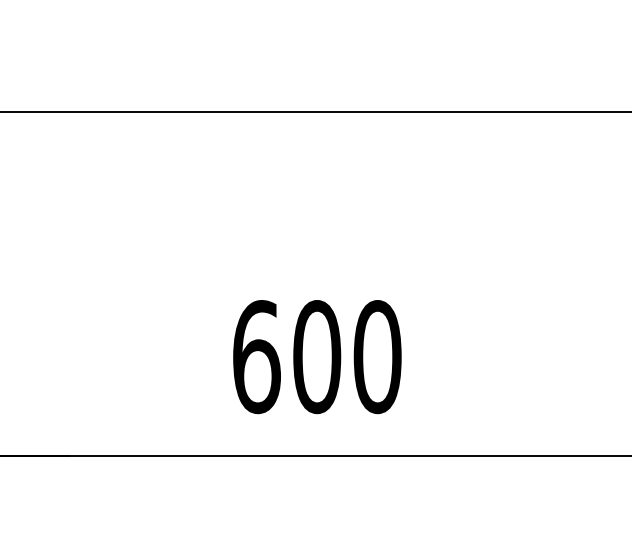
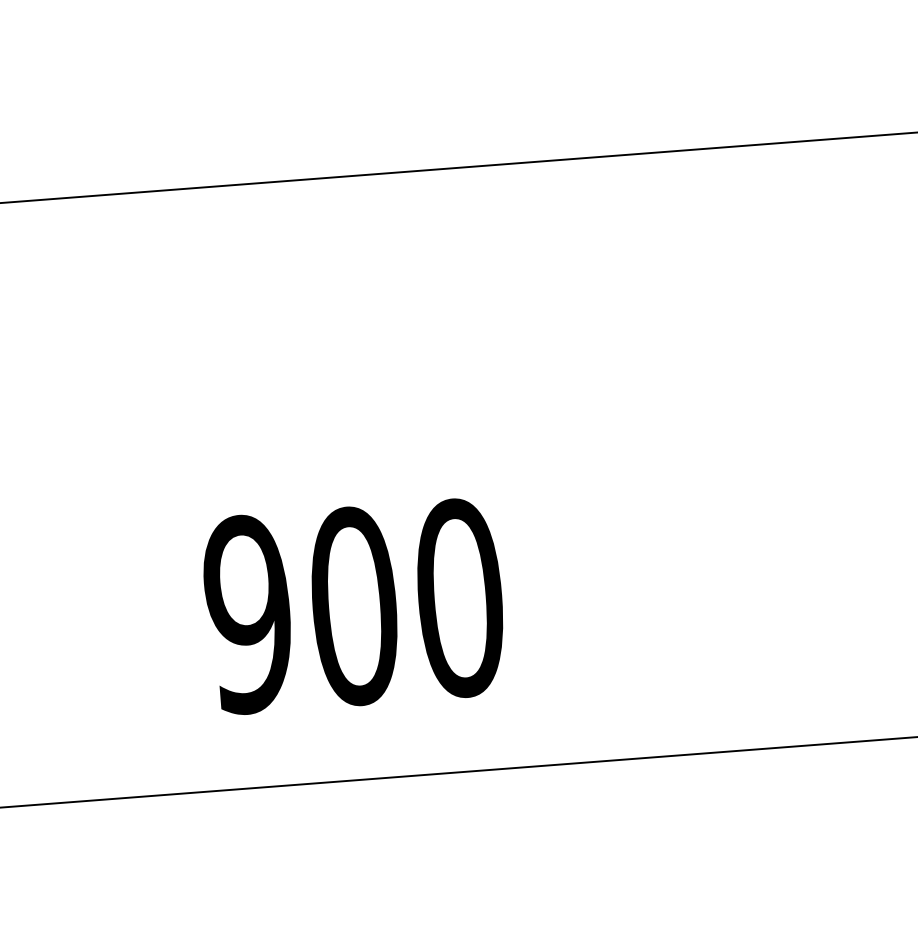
text: (256, 357) -> (248, 615), 600 -> 900

